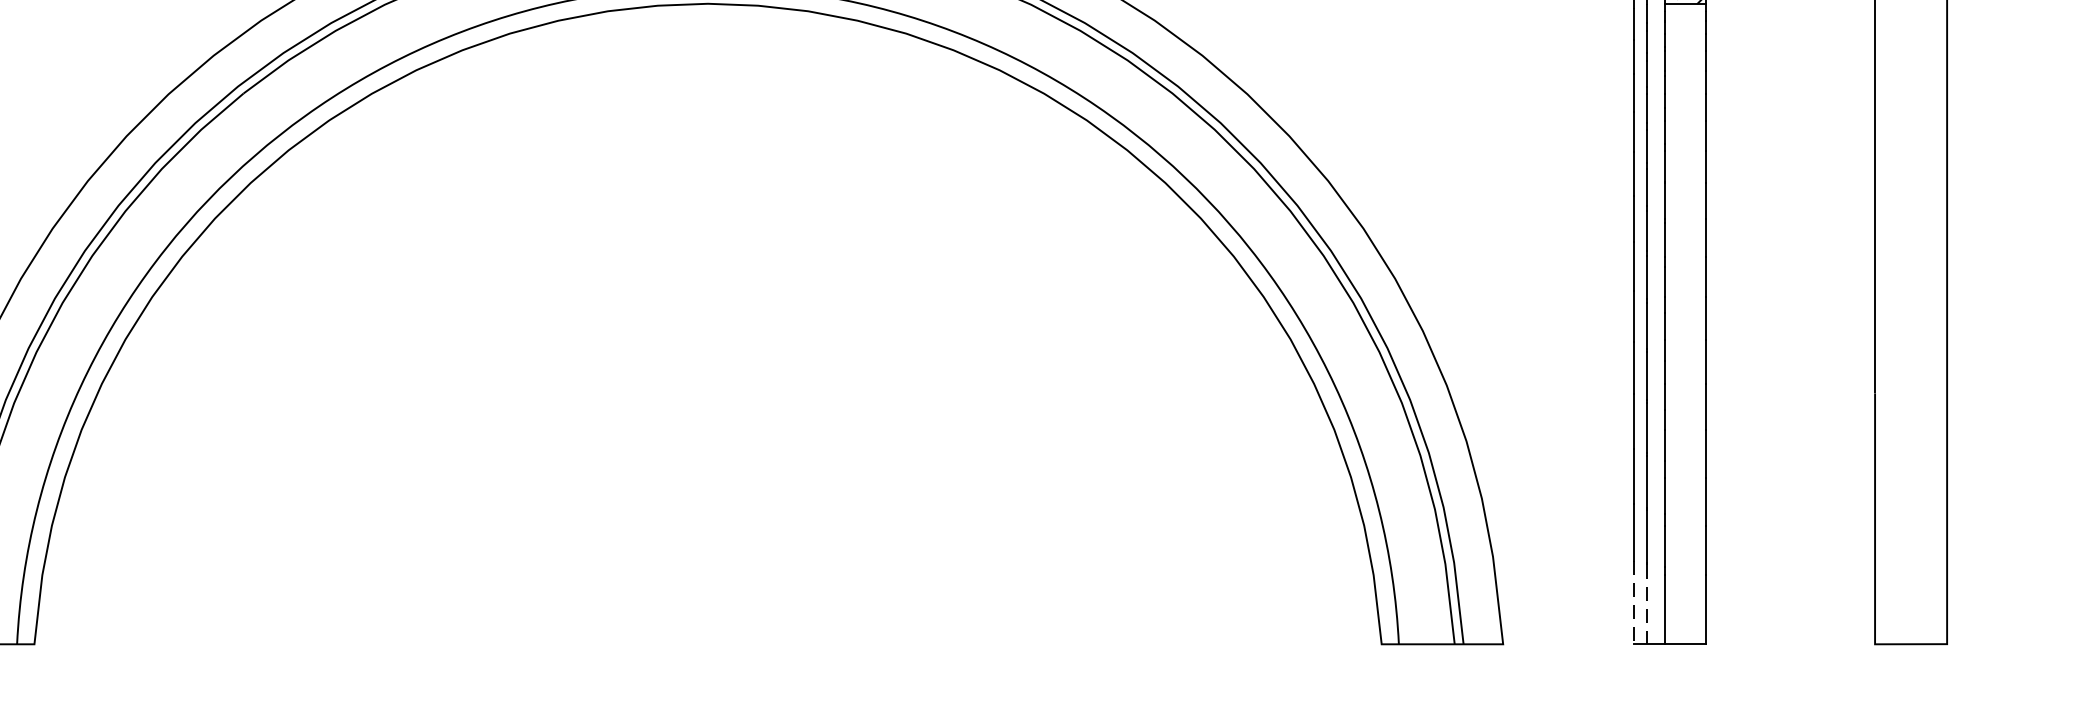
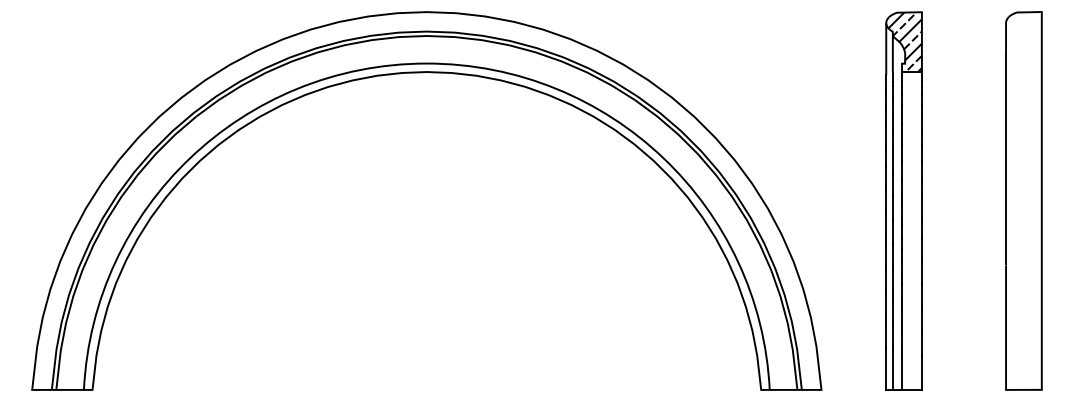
line: (1634, 603) -> (886, 369), dashed -> solid
line: (1646, 605) -> (892, 370), dashed -> solid

